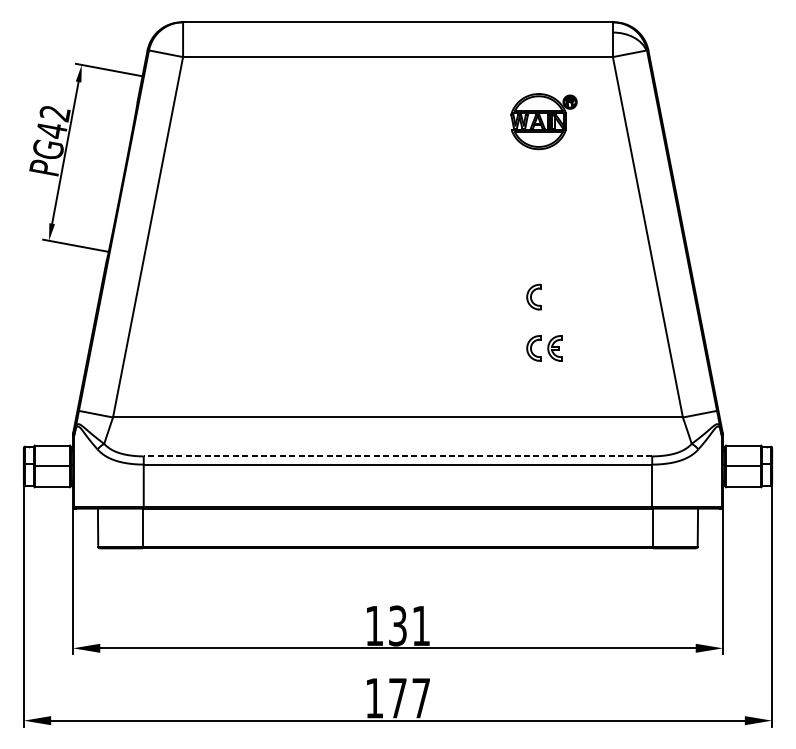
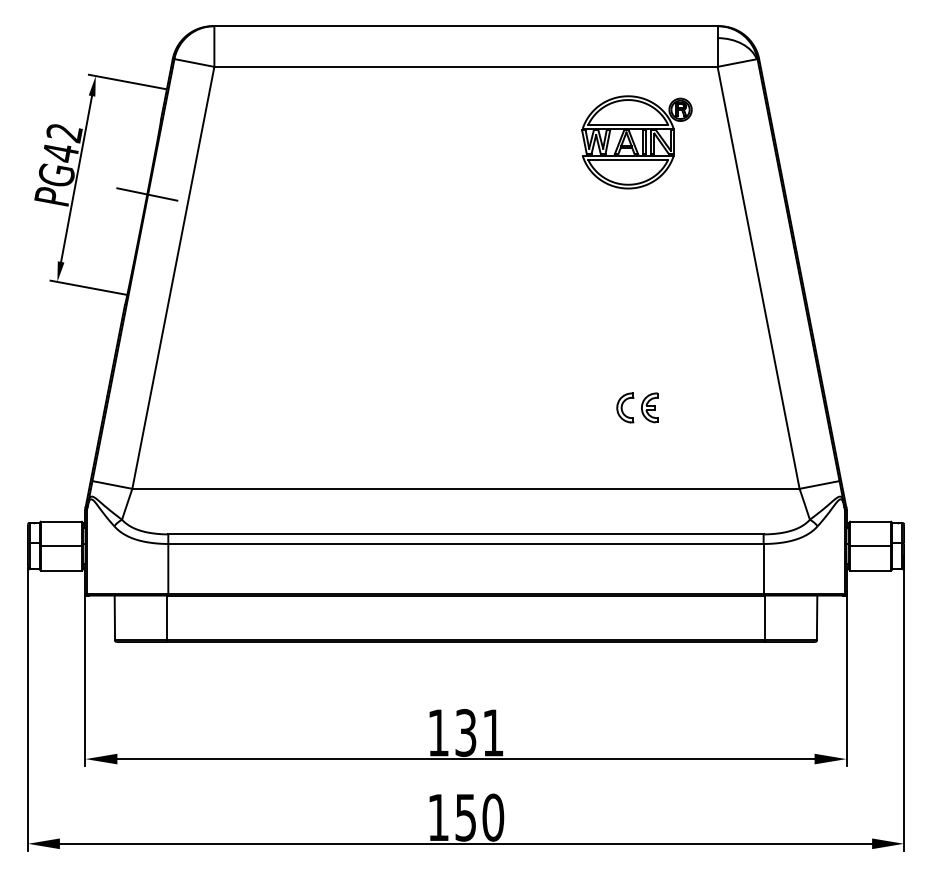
part: (543, 121) -> (636, 142), size x1.43
line: (125, 166) -> (147, 194), added
part: (534, 296) -> (625, 347), removed
line: (397, 456) -> (465, 534), dashed -> solid
text: (409, 698) -> (479, 817), 177 -> 150

